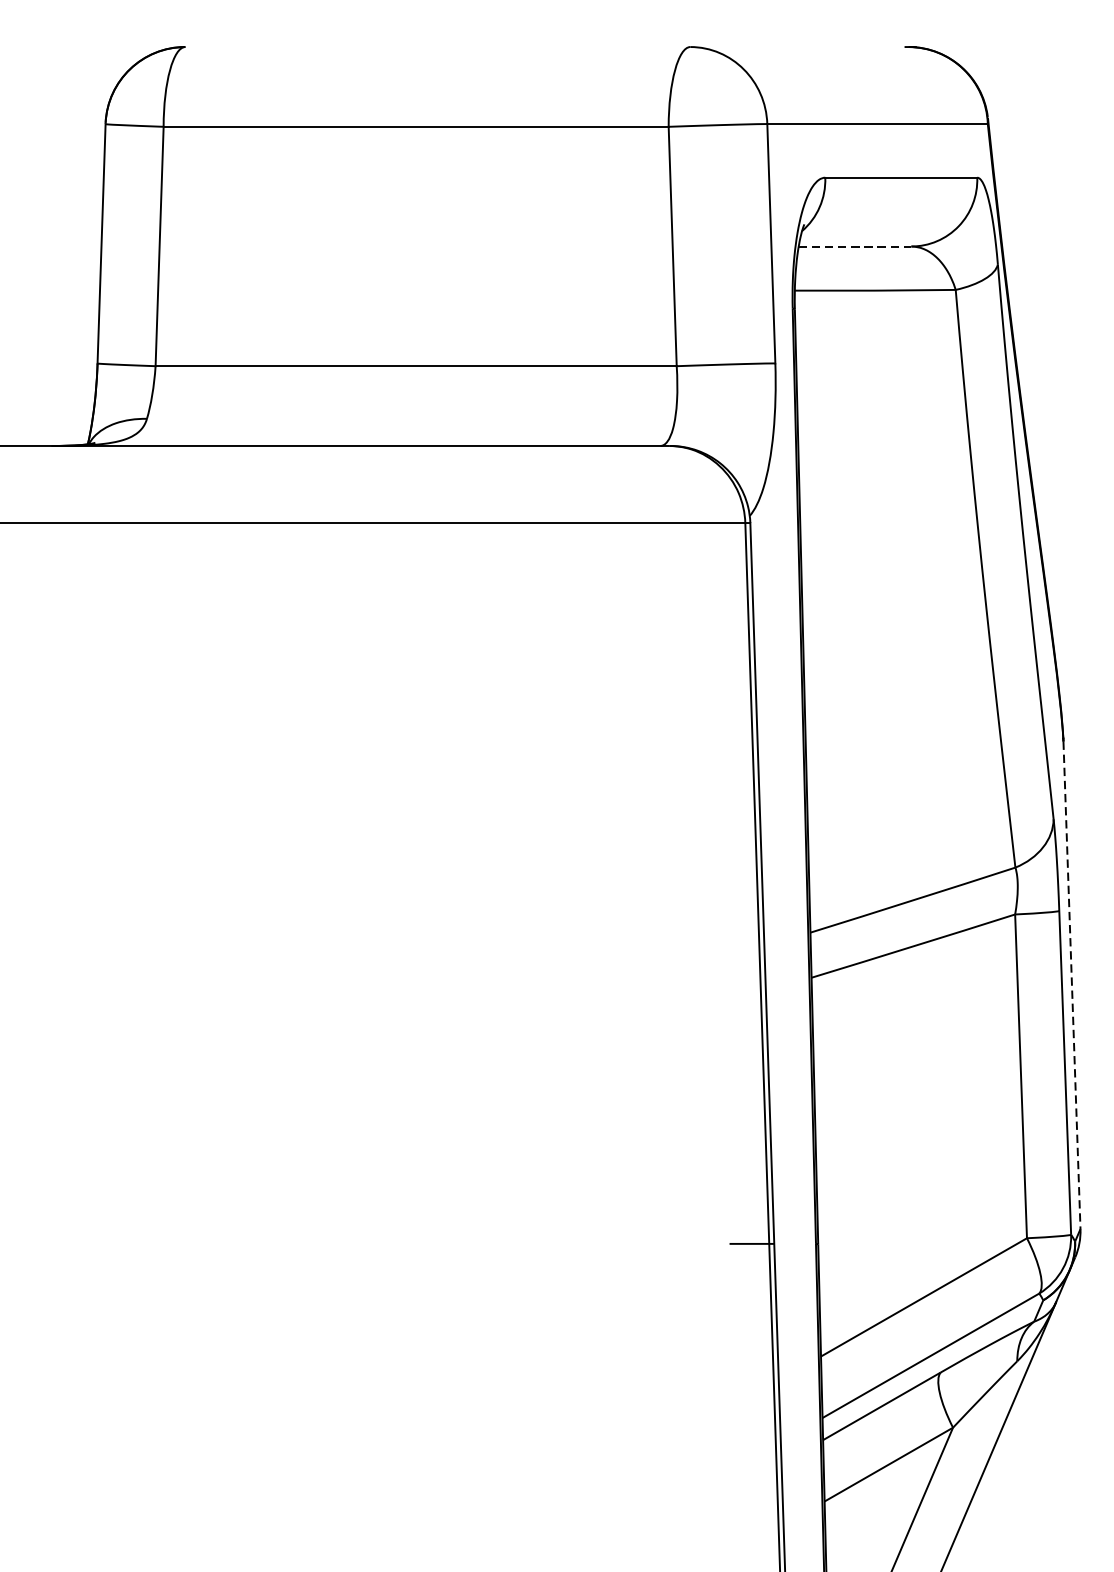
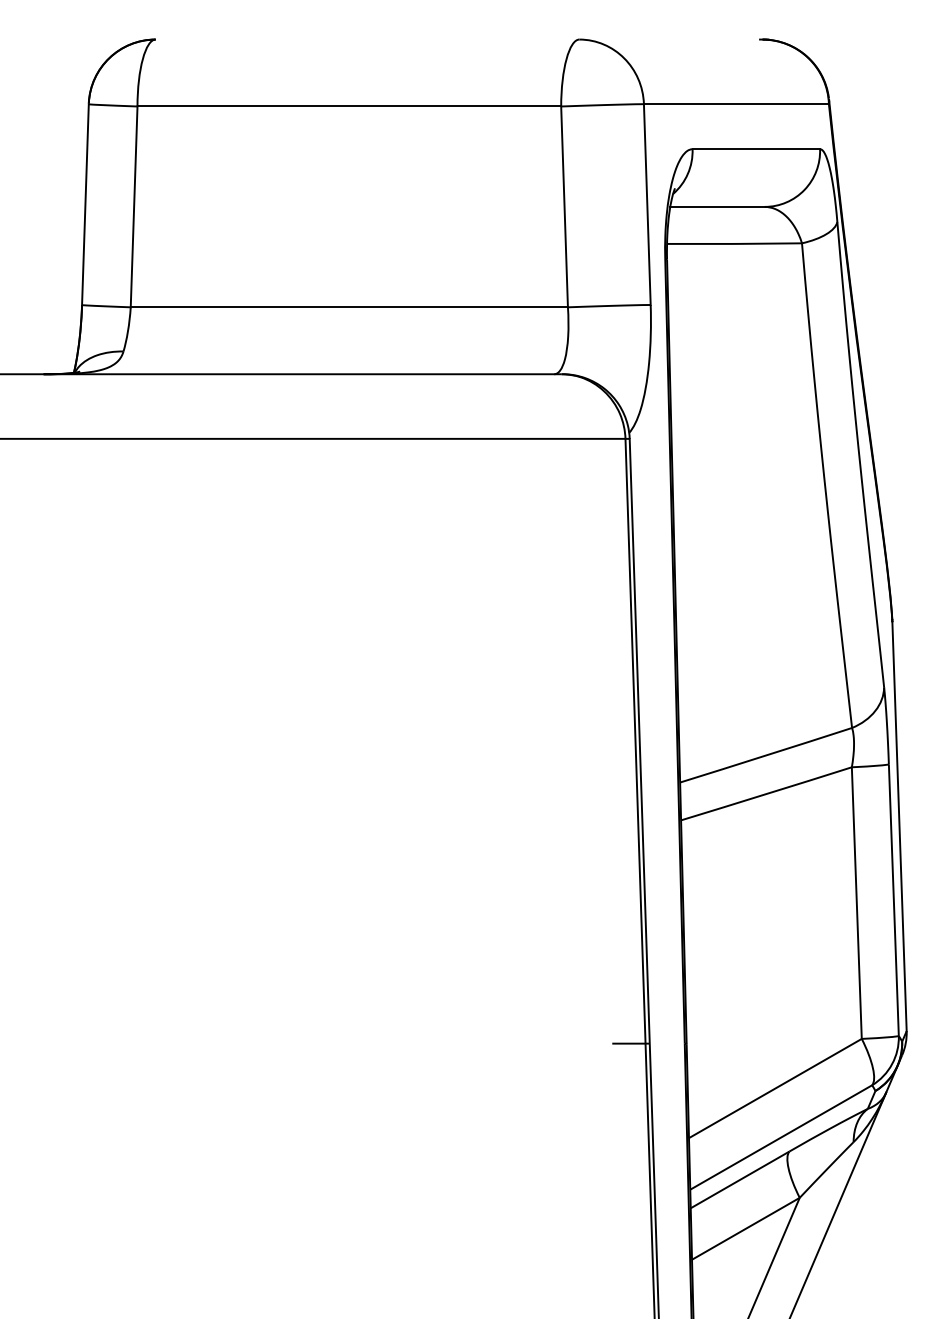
line: (856, 246) -> (718, 206), dashed -> solid
line: (1071, 985) -> (899, 826), dashed -> solid

